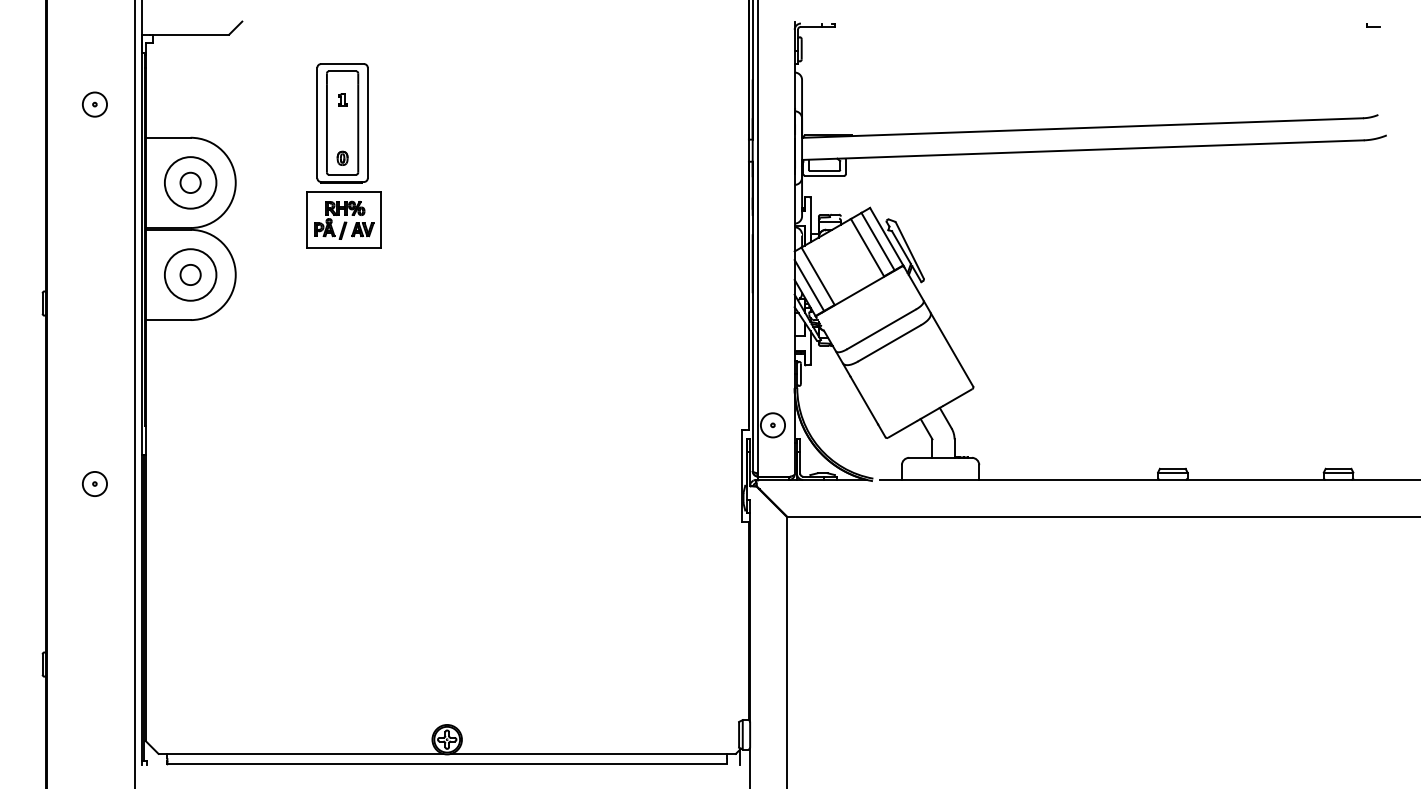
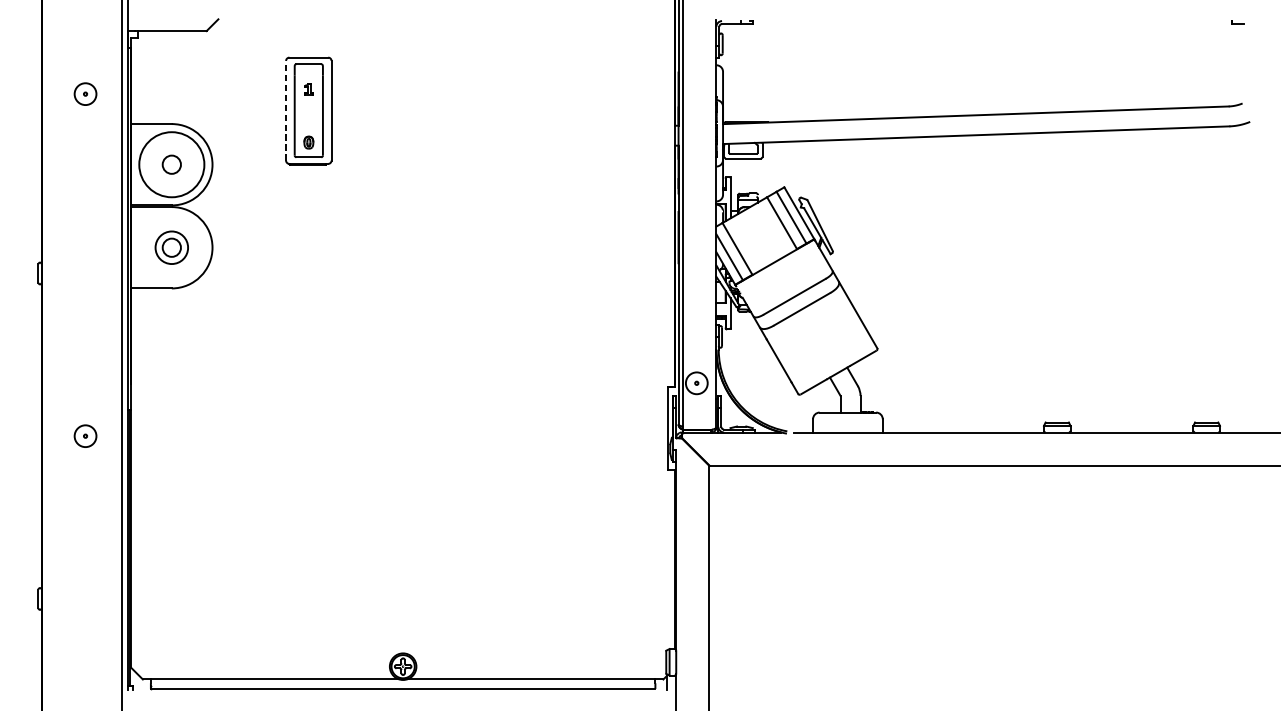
line: (317, 122) -> (286, 110), solid -> dashed
circle: (190, 182) -> (171, 164), size x1.4
part: (343, 219) -> (309, 197), removed
circle: (190, 274) -> (171, 247), size x0.7

